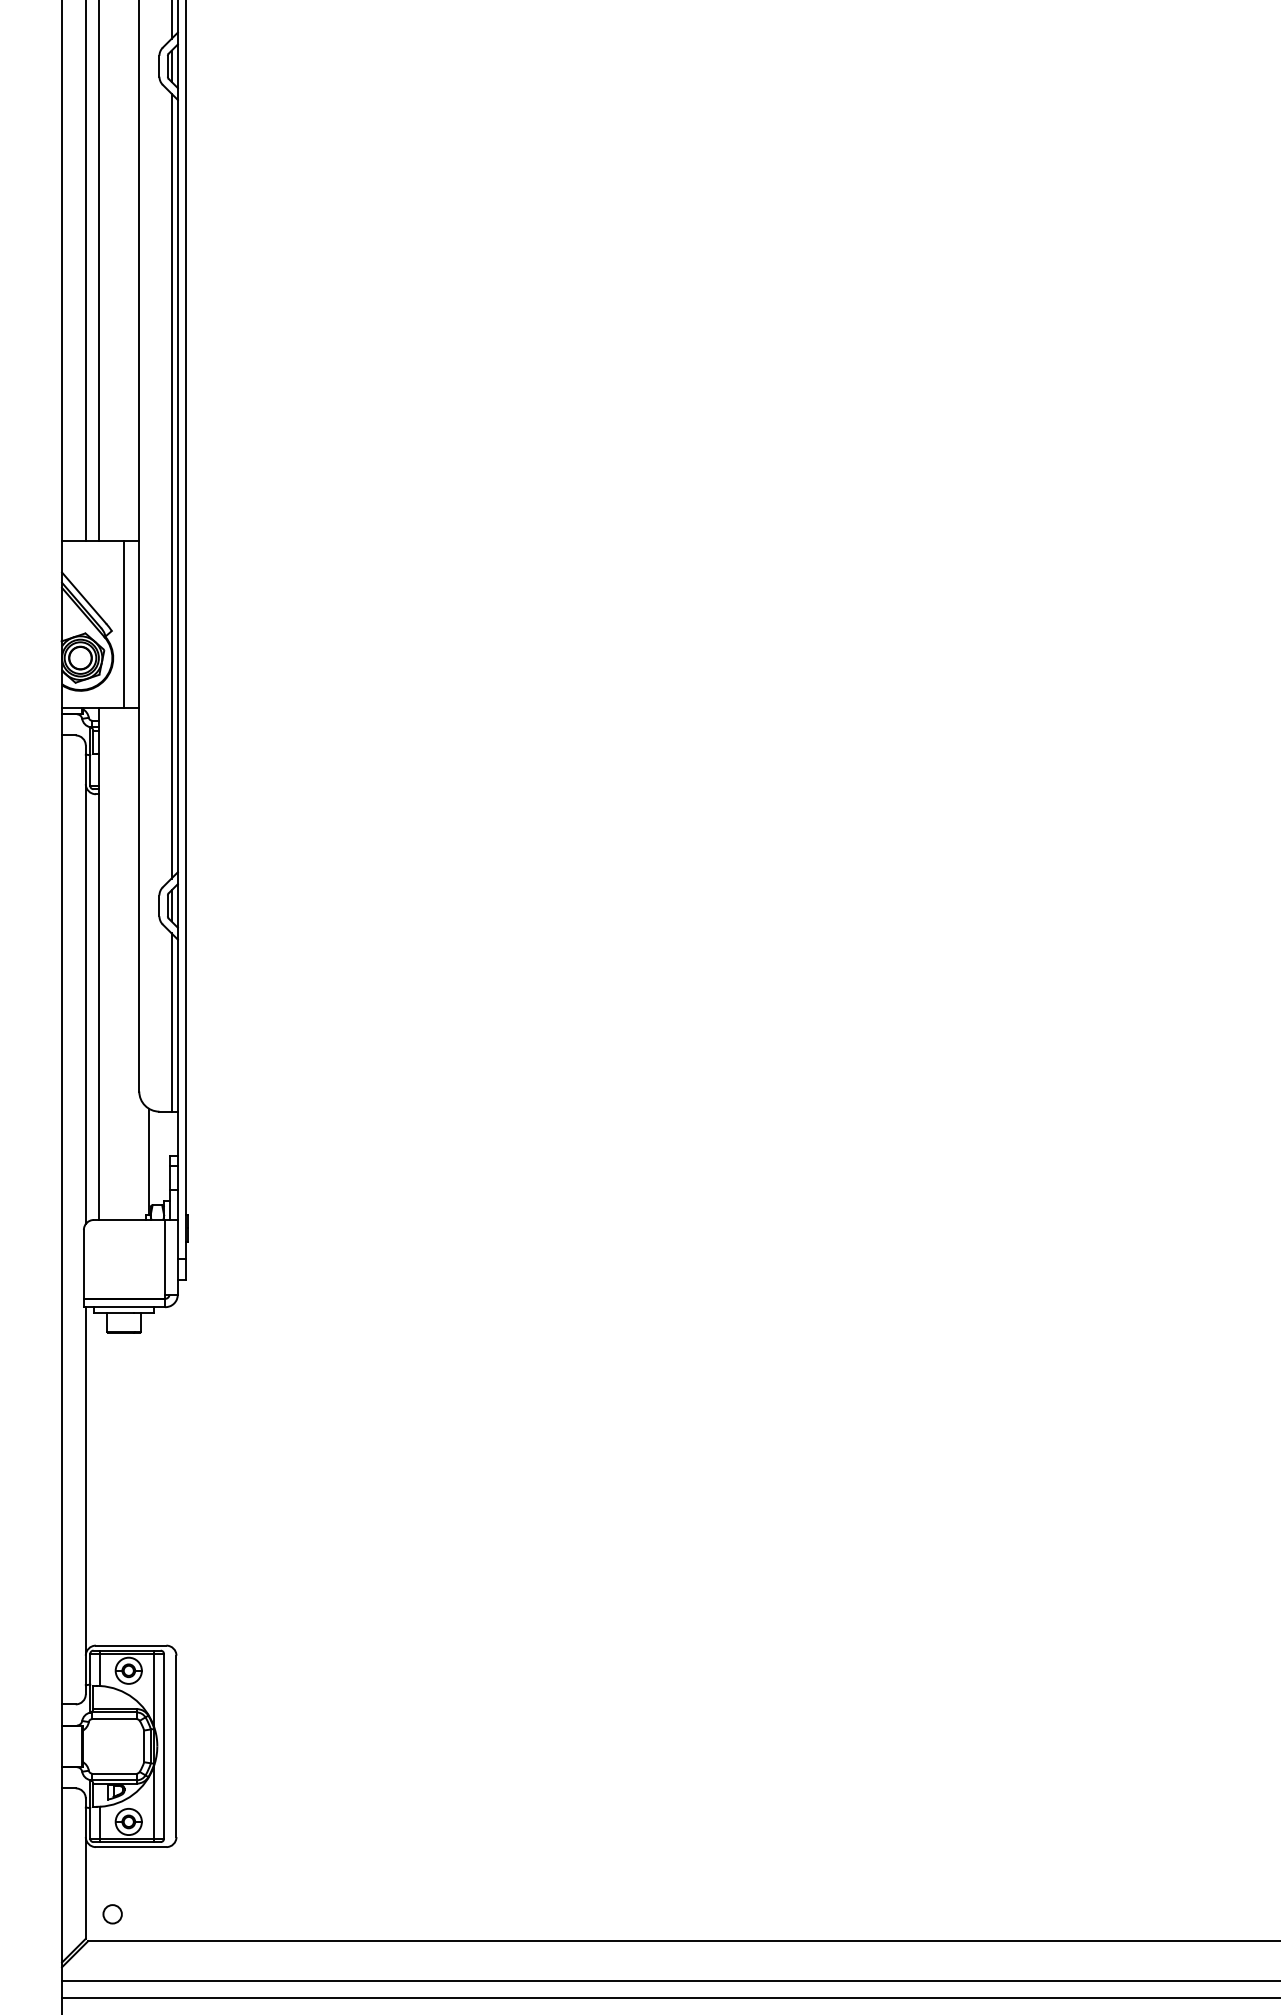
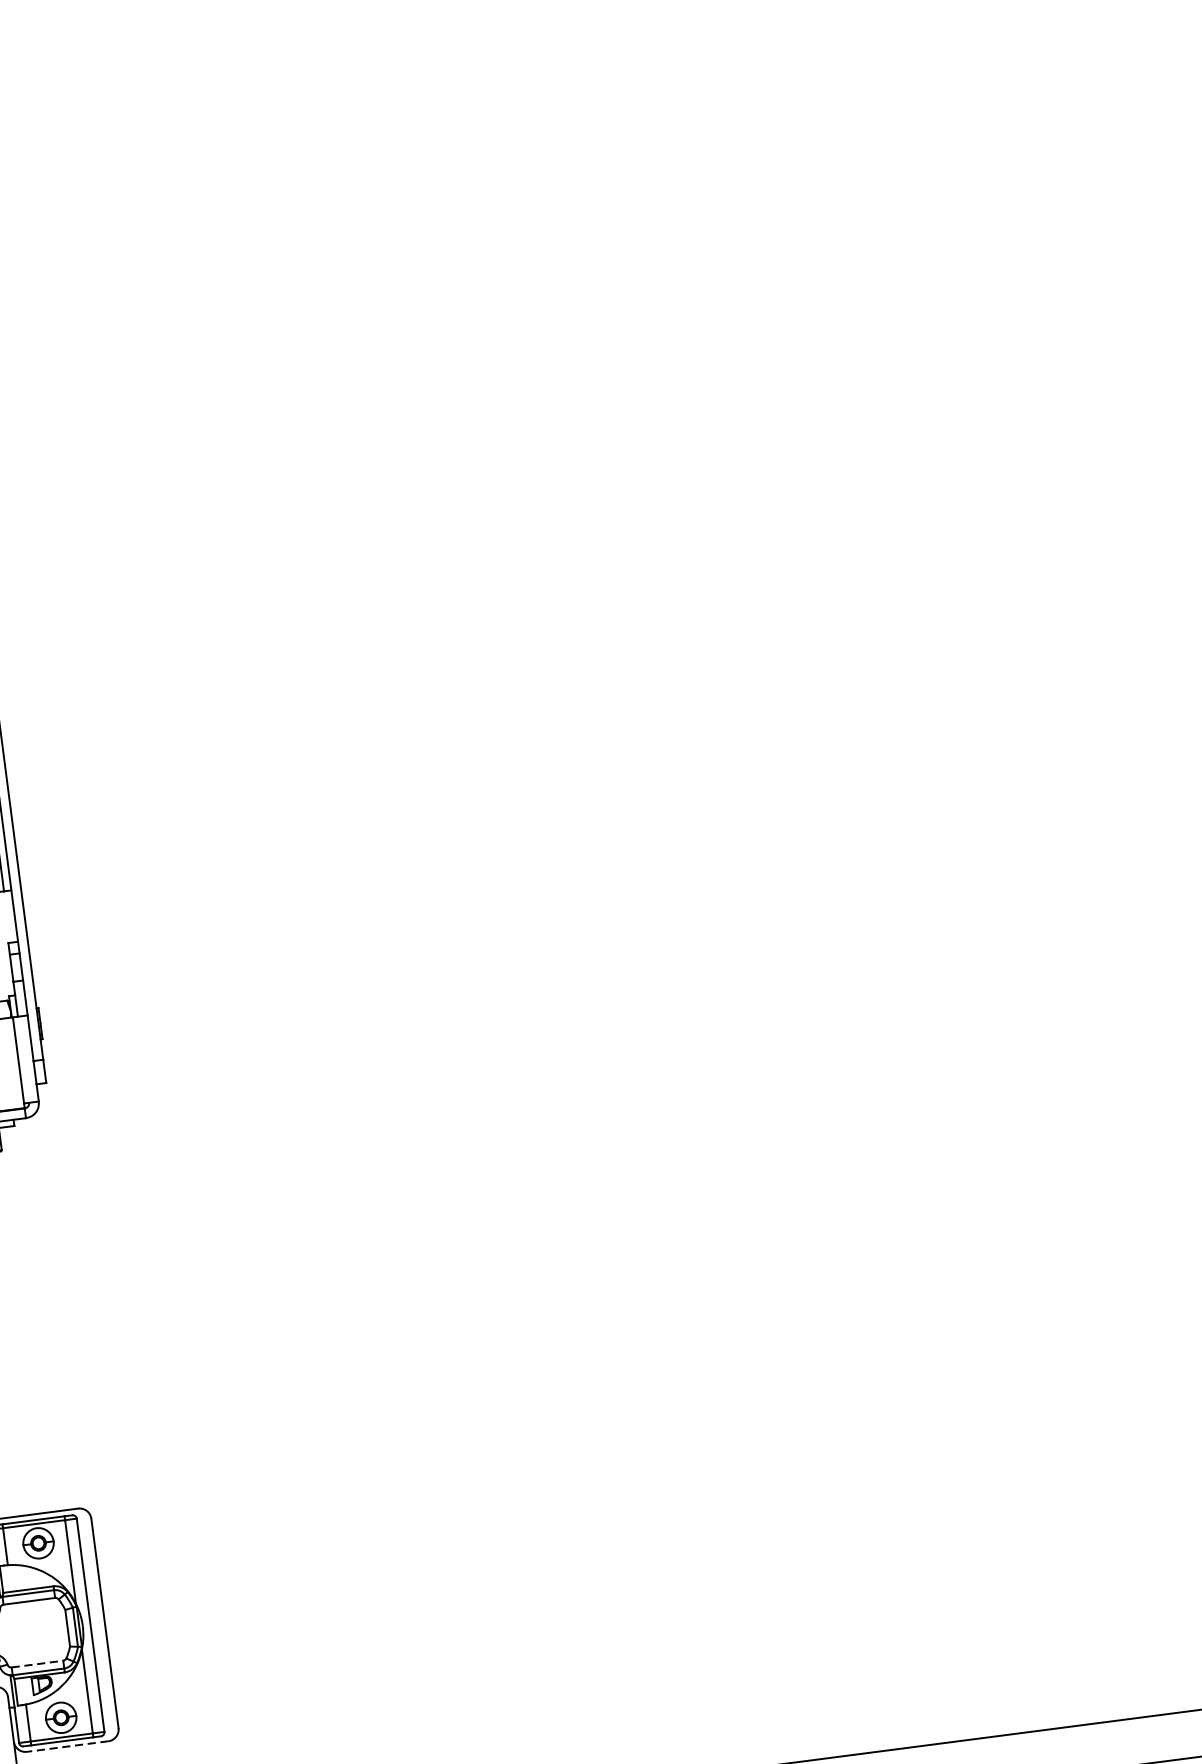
line: (115, 1773) -> (38, 1663), solid -> dashed
line: (130, 1847) -> (67, 1747), solid -> dashed

